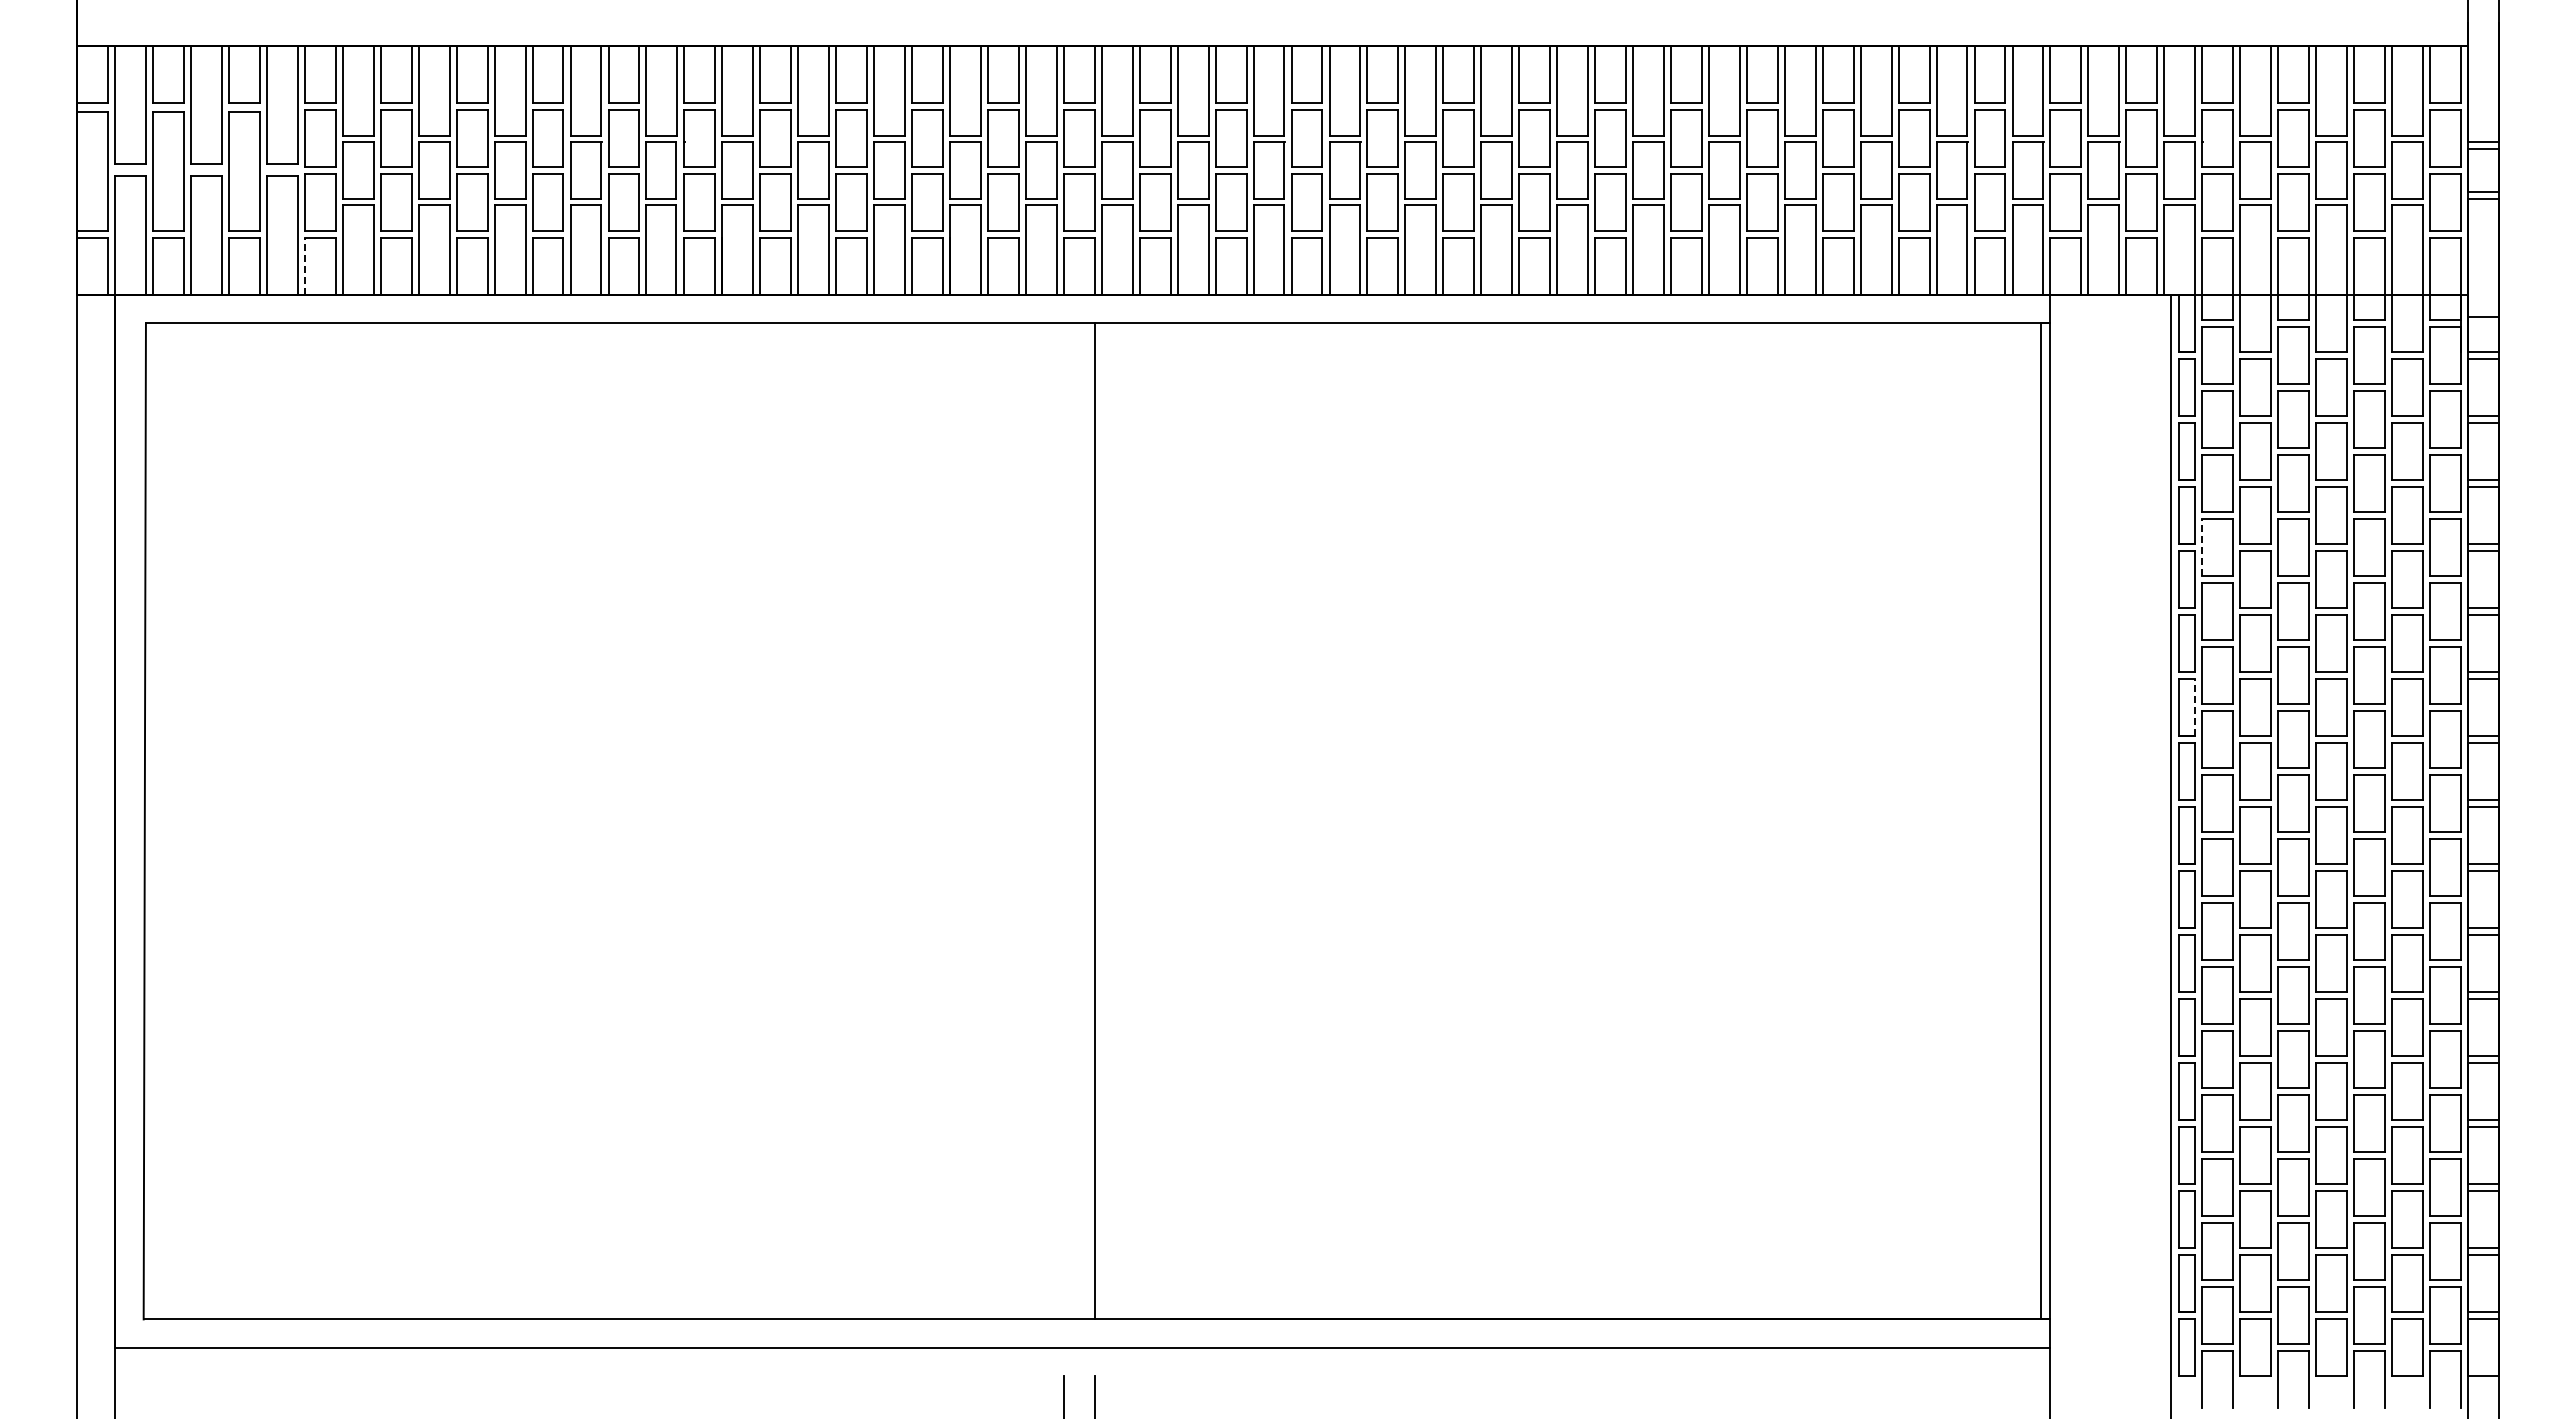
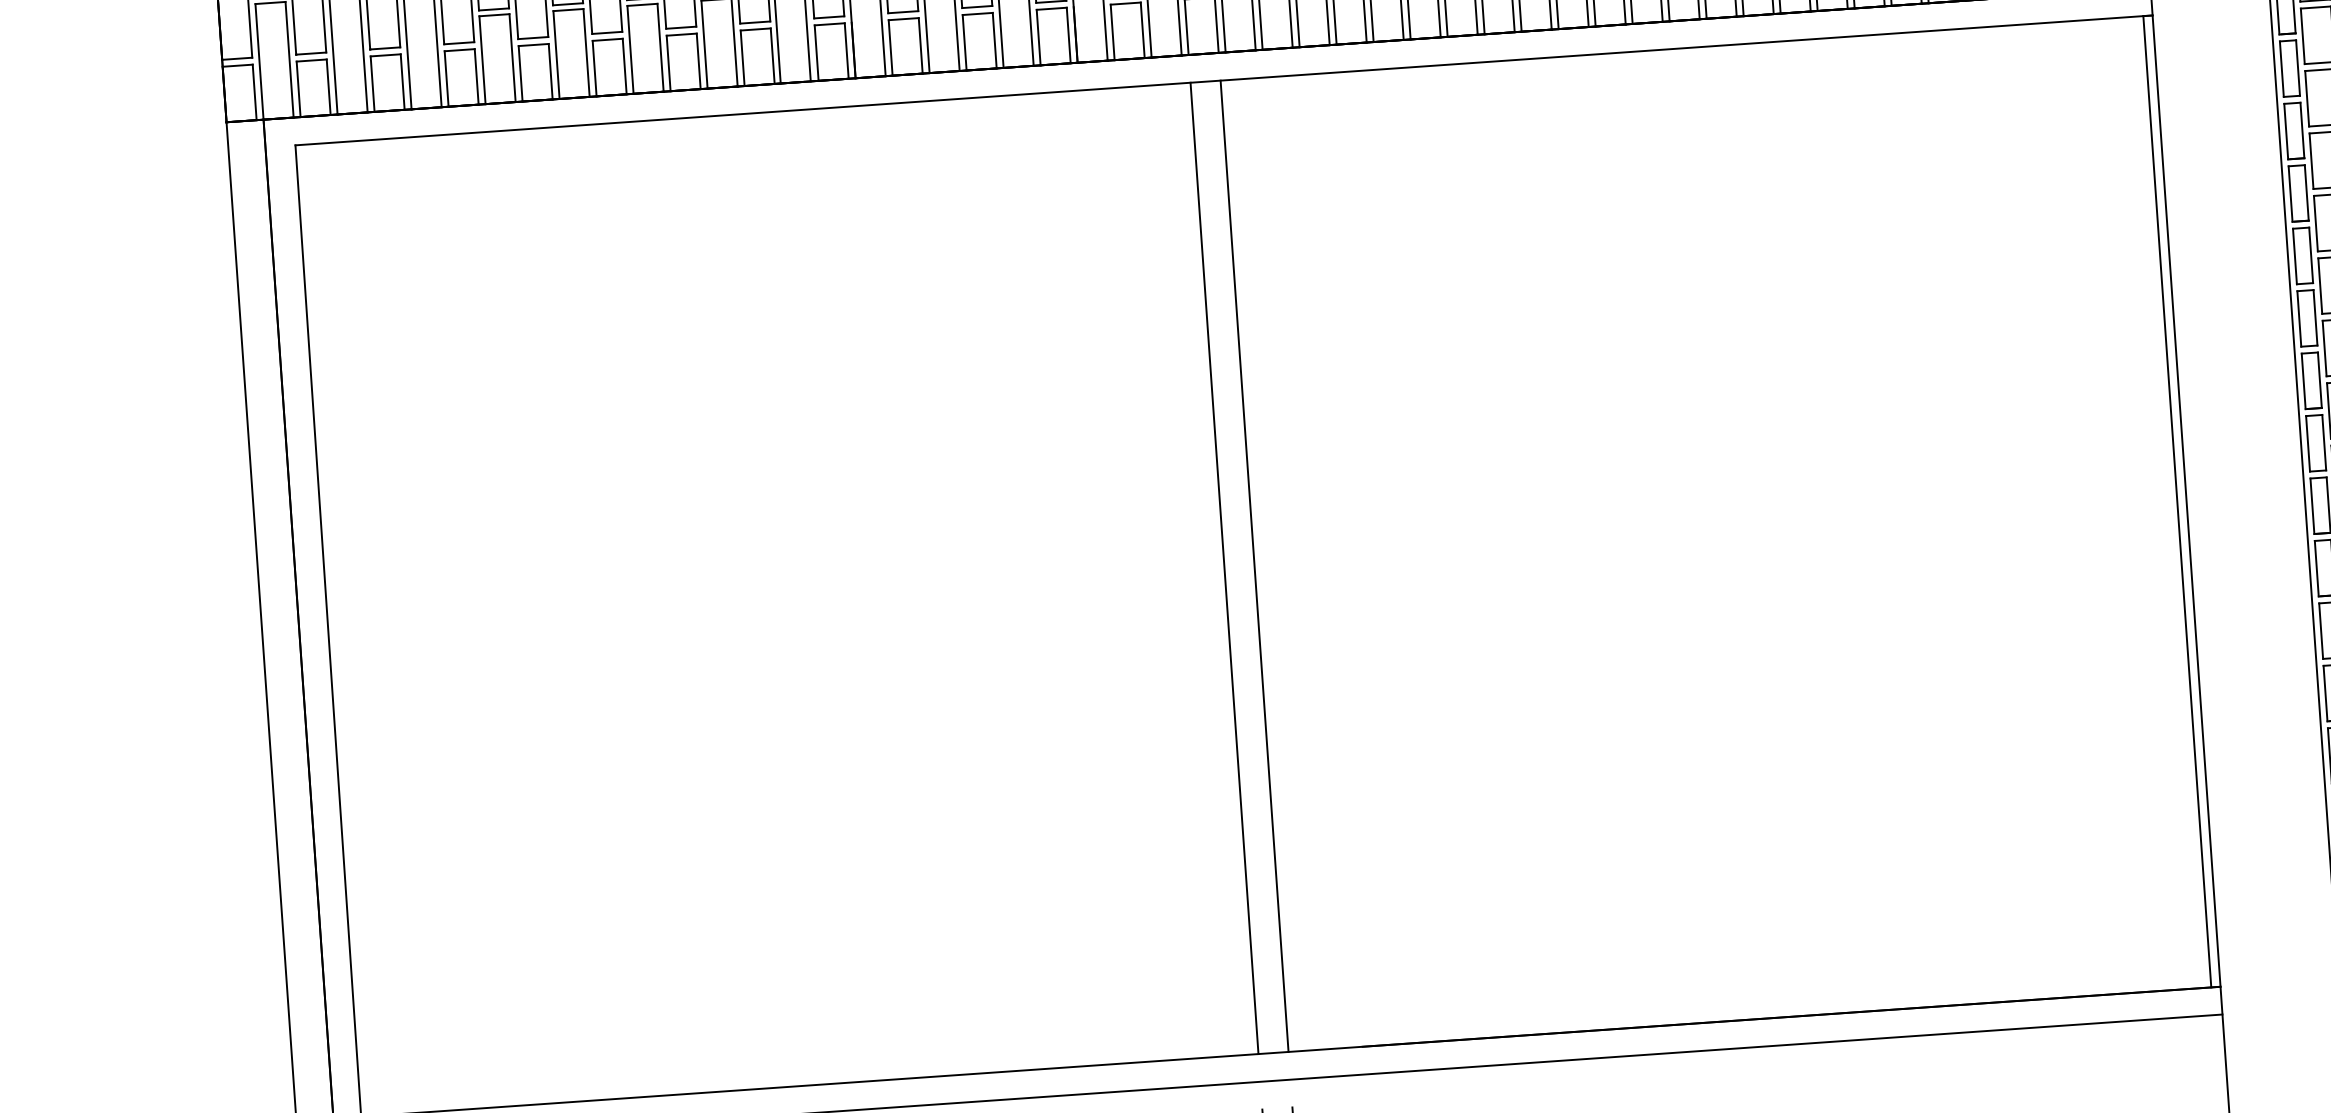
line: (304, 265) -> (446, 78), dashed -> solid
line: (2202, 546) -> (2316, 222), dashed -> solid
line: (2195, 707) -> (2320, 380), dashed -> solid
line: (1063, 821) -> (1224, 568), added

